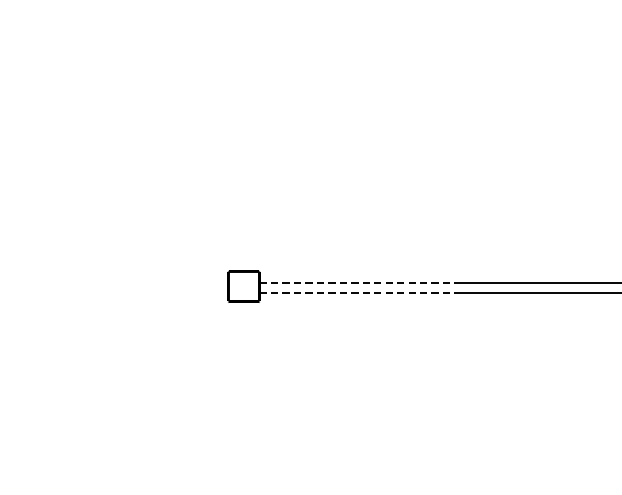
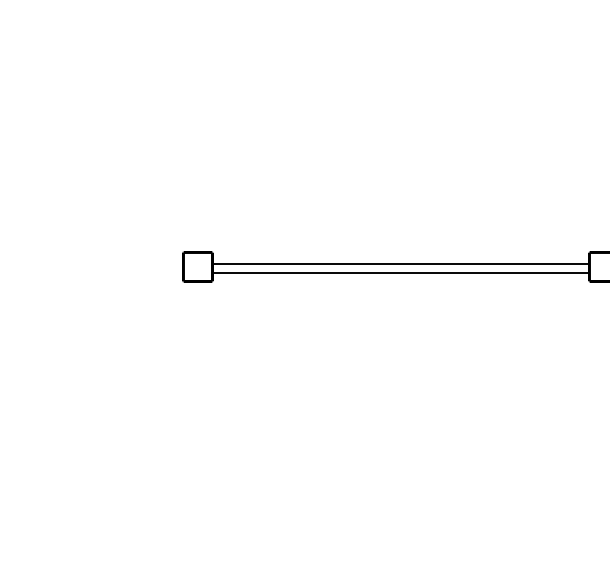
line: (358, 283) -> (307, 263), dashed -> solid
line: (358, 292) -> (307, 272), dashed -> solid

